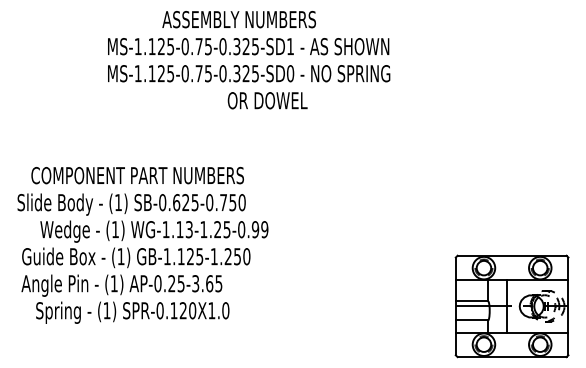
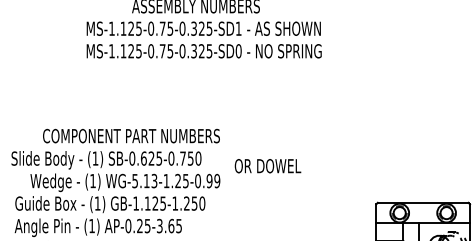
text: (267, 100) -> (267, 165), moved
text: (137, 175) -> (131, 136), moved
text: (165, 229) -> (134, 180), WG-1.13-1.25-0.99 -> WG-5.13-1.25-0.99

